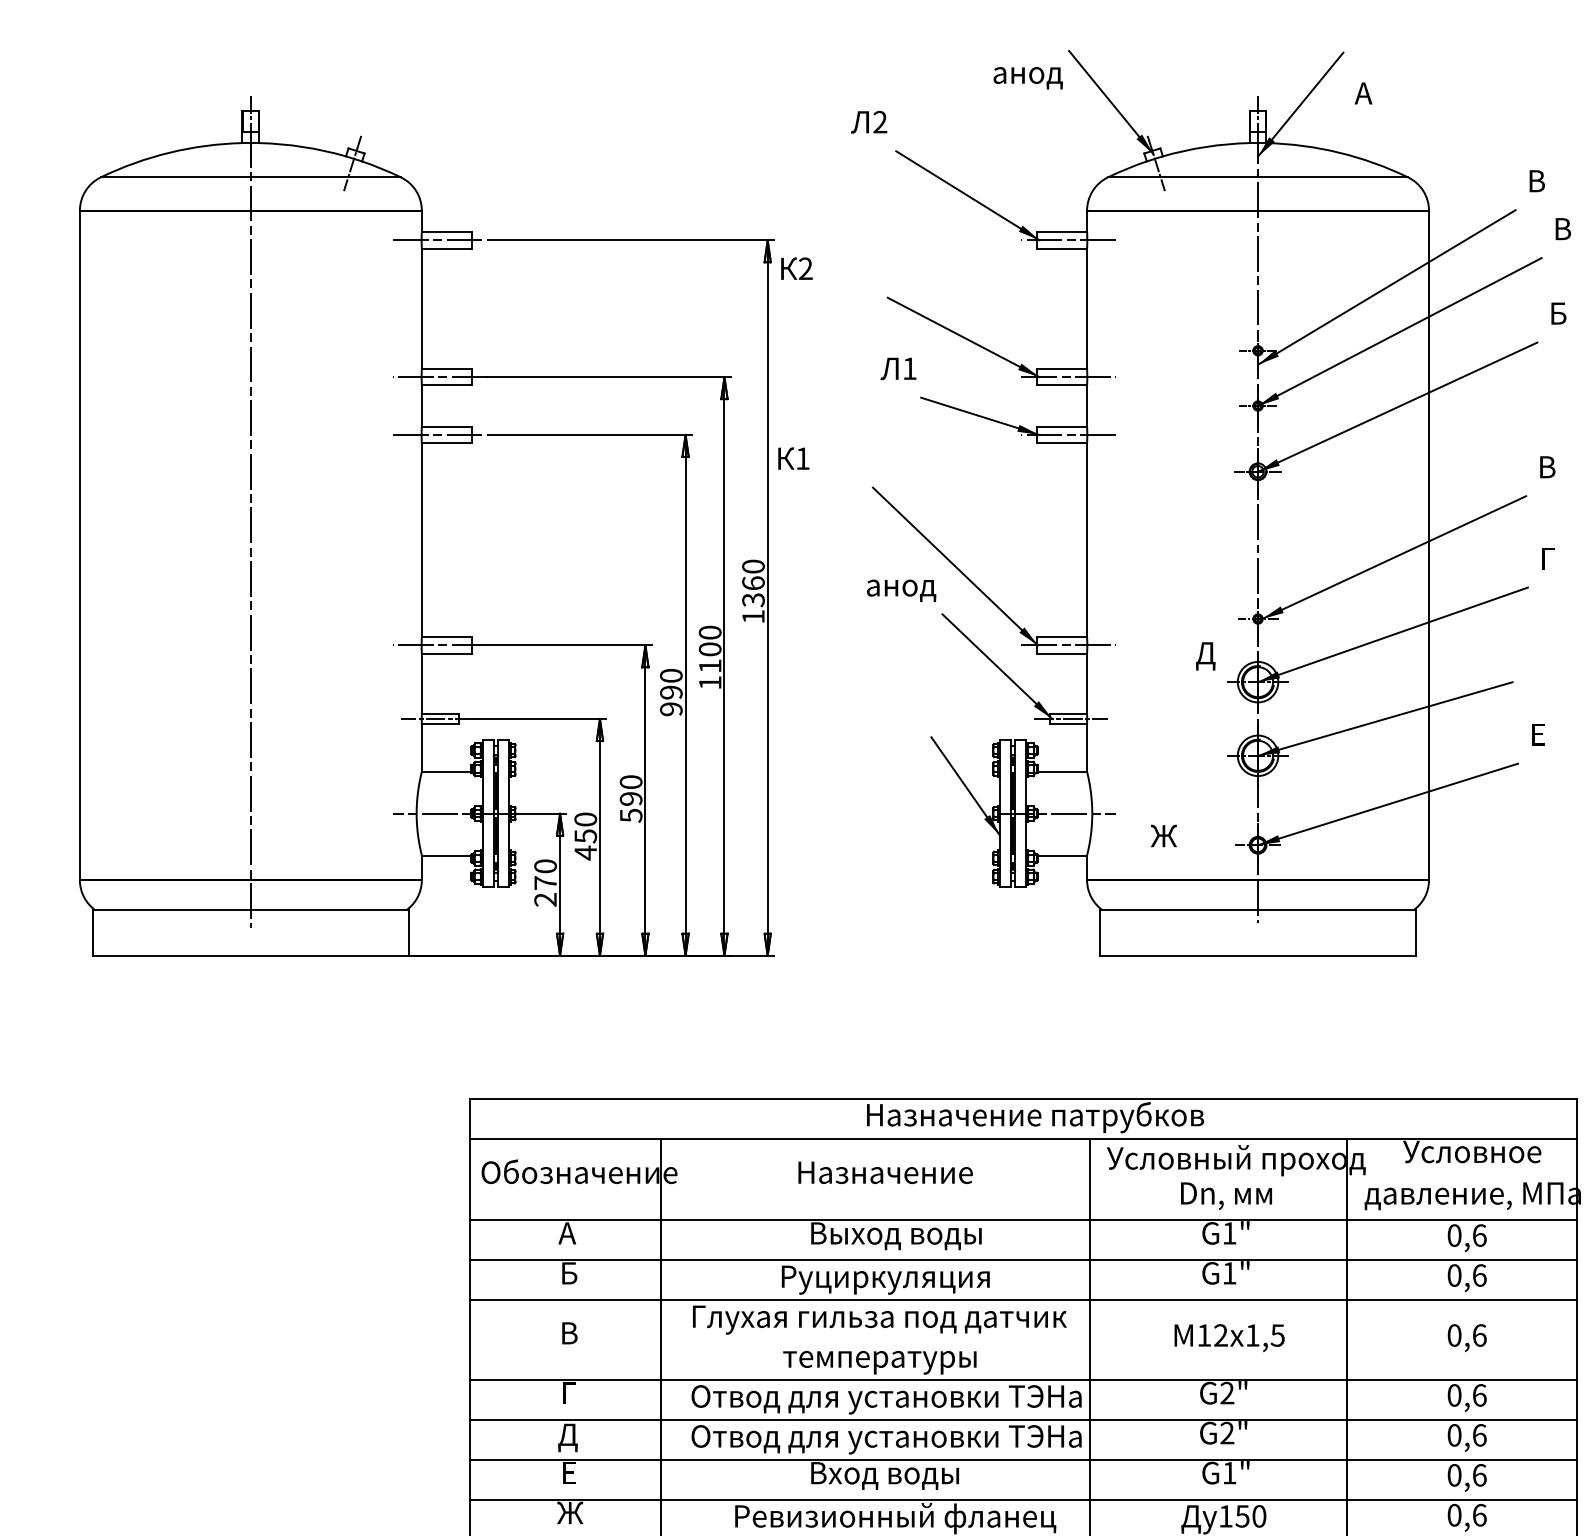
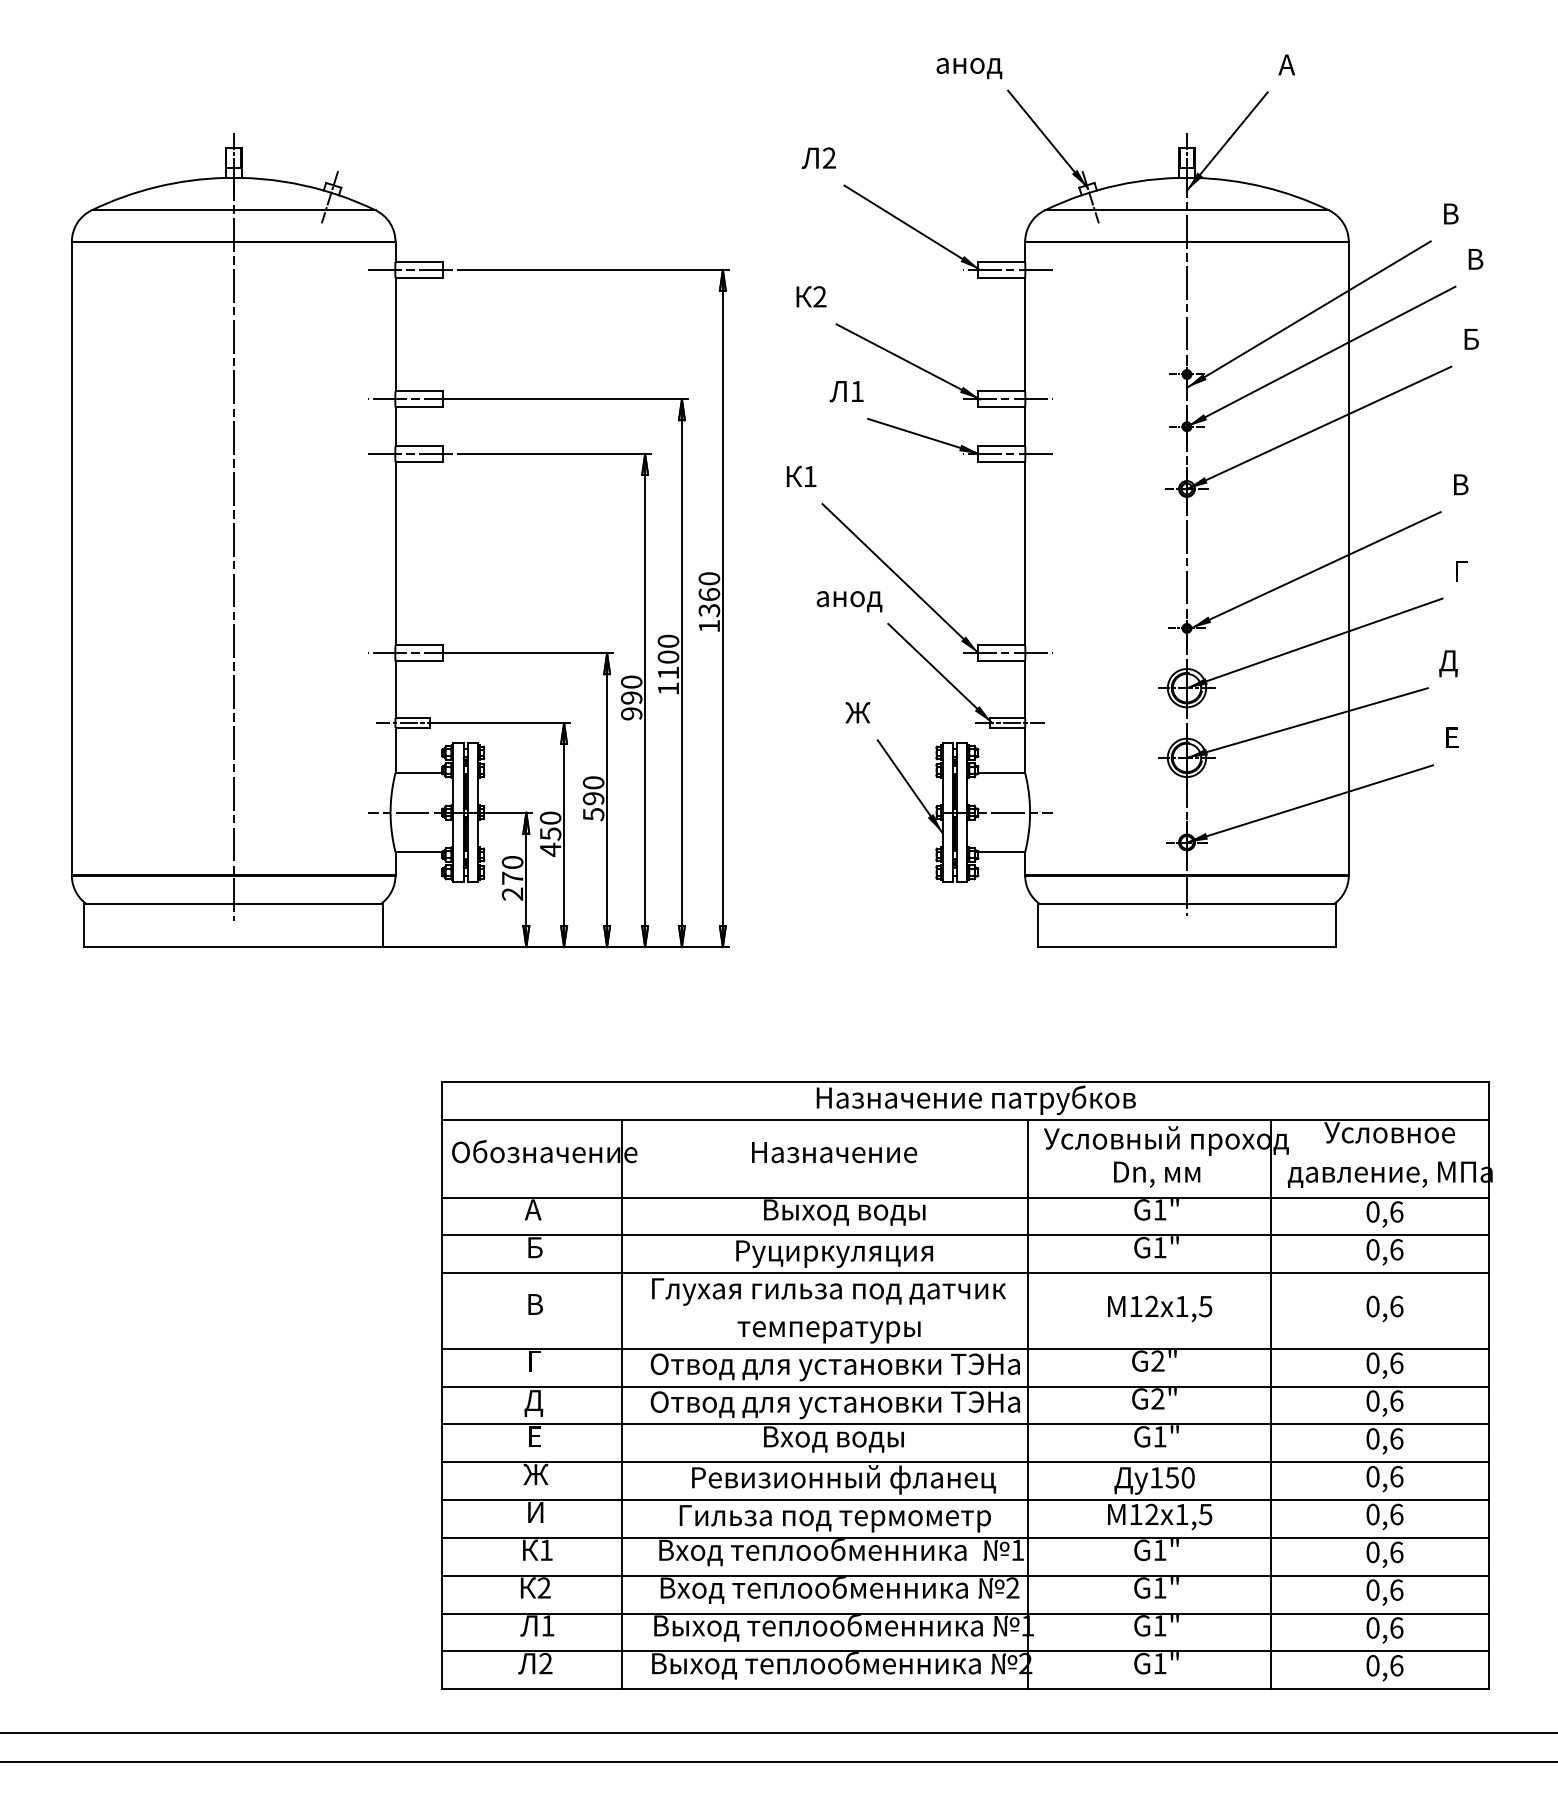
text: (1028, 78) -> (969, 68), moved
text: (1363, 93) -> (1286, 64), moved
text: (796, 268) -> (811, 296), moved
text: (793, 457) -> (801, 475), moved
text: (1205, 656) -> (1448, 663), moved
text: (1163, 835) -> (857, 712), moved

